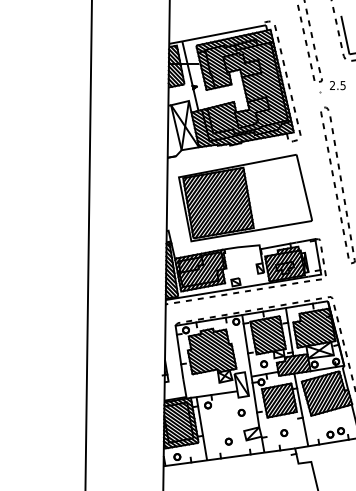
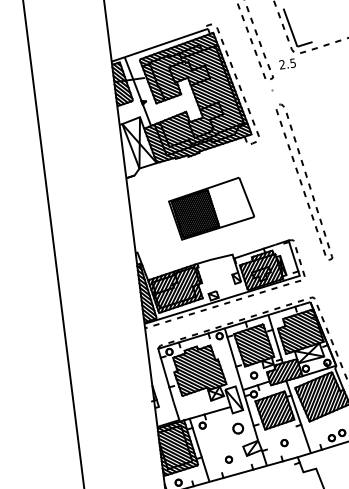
text: (337, 85) -> (287, 63), moved
part: (245, 198) -> (211, 208), size x0.6
part: (241, 412) -> (237, 428), size x1.6

